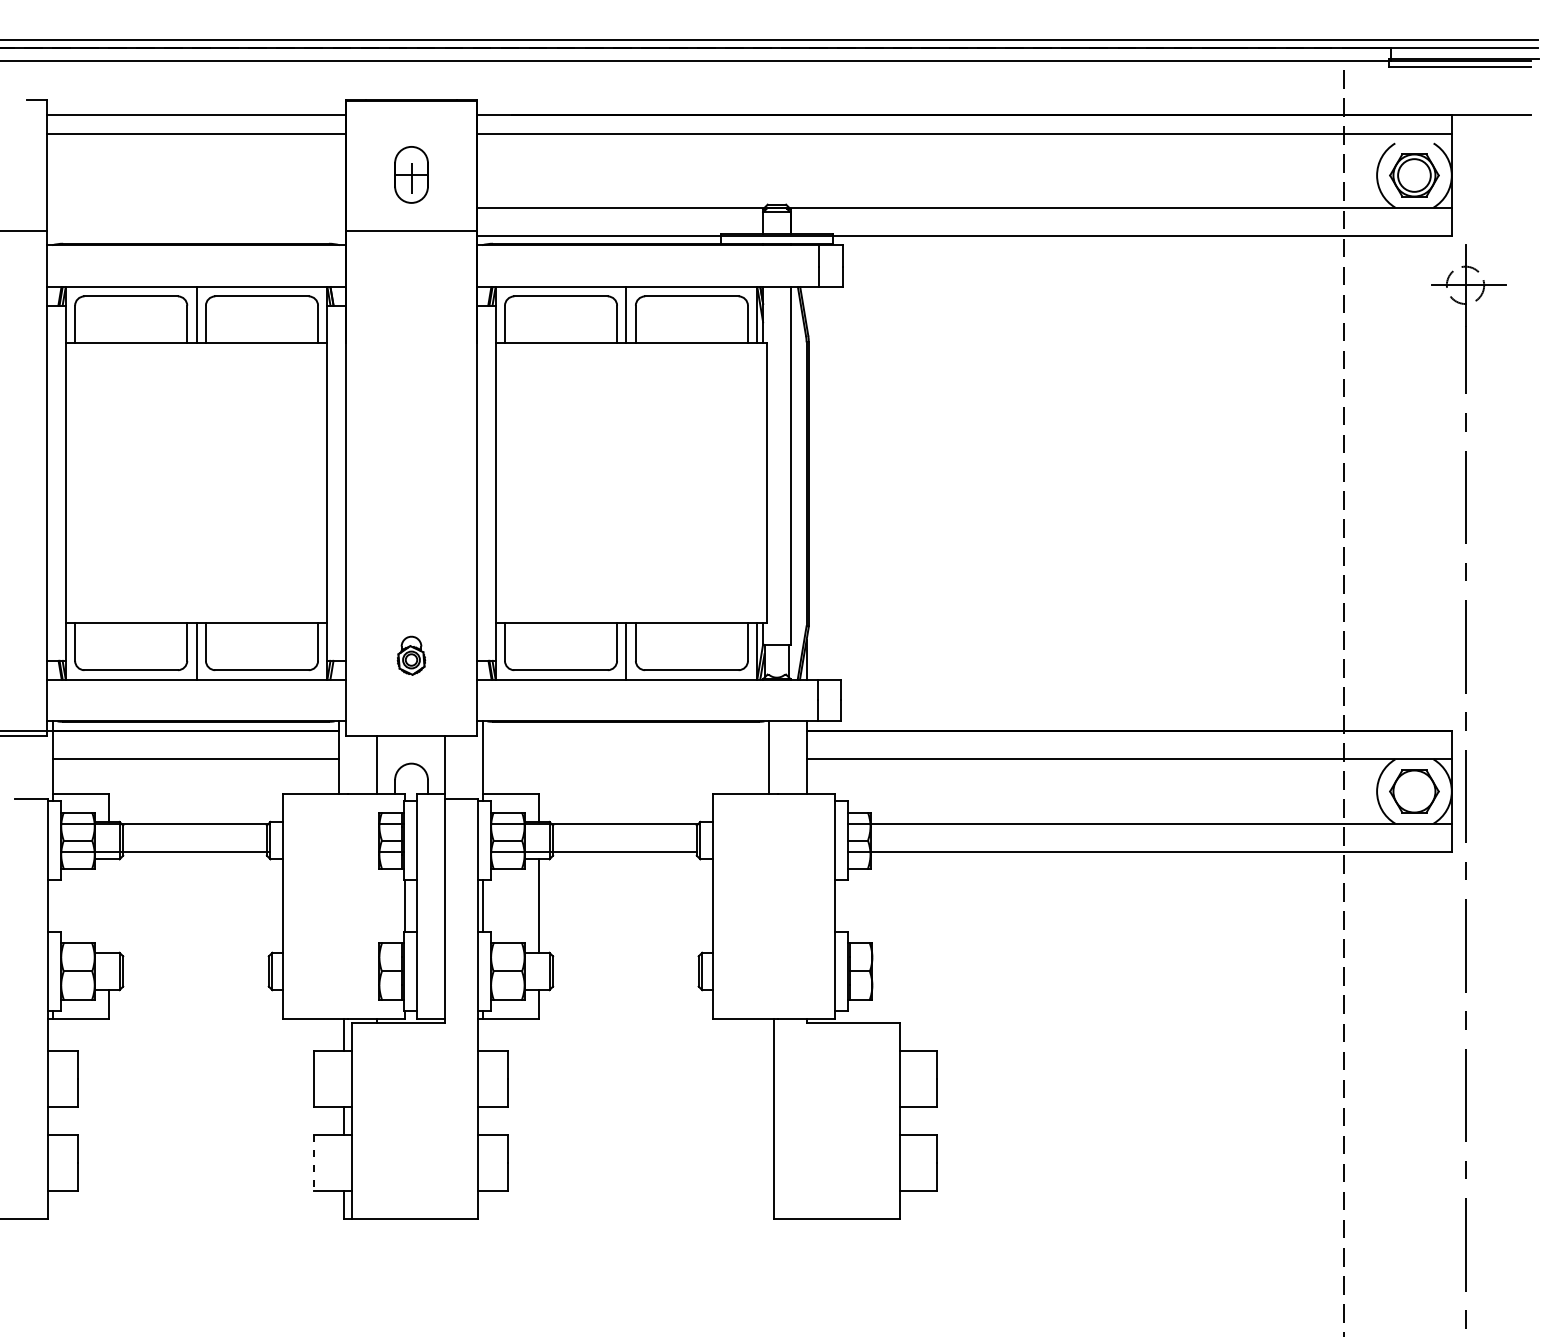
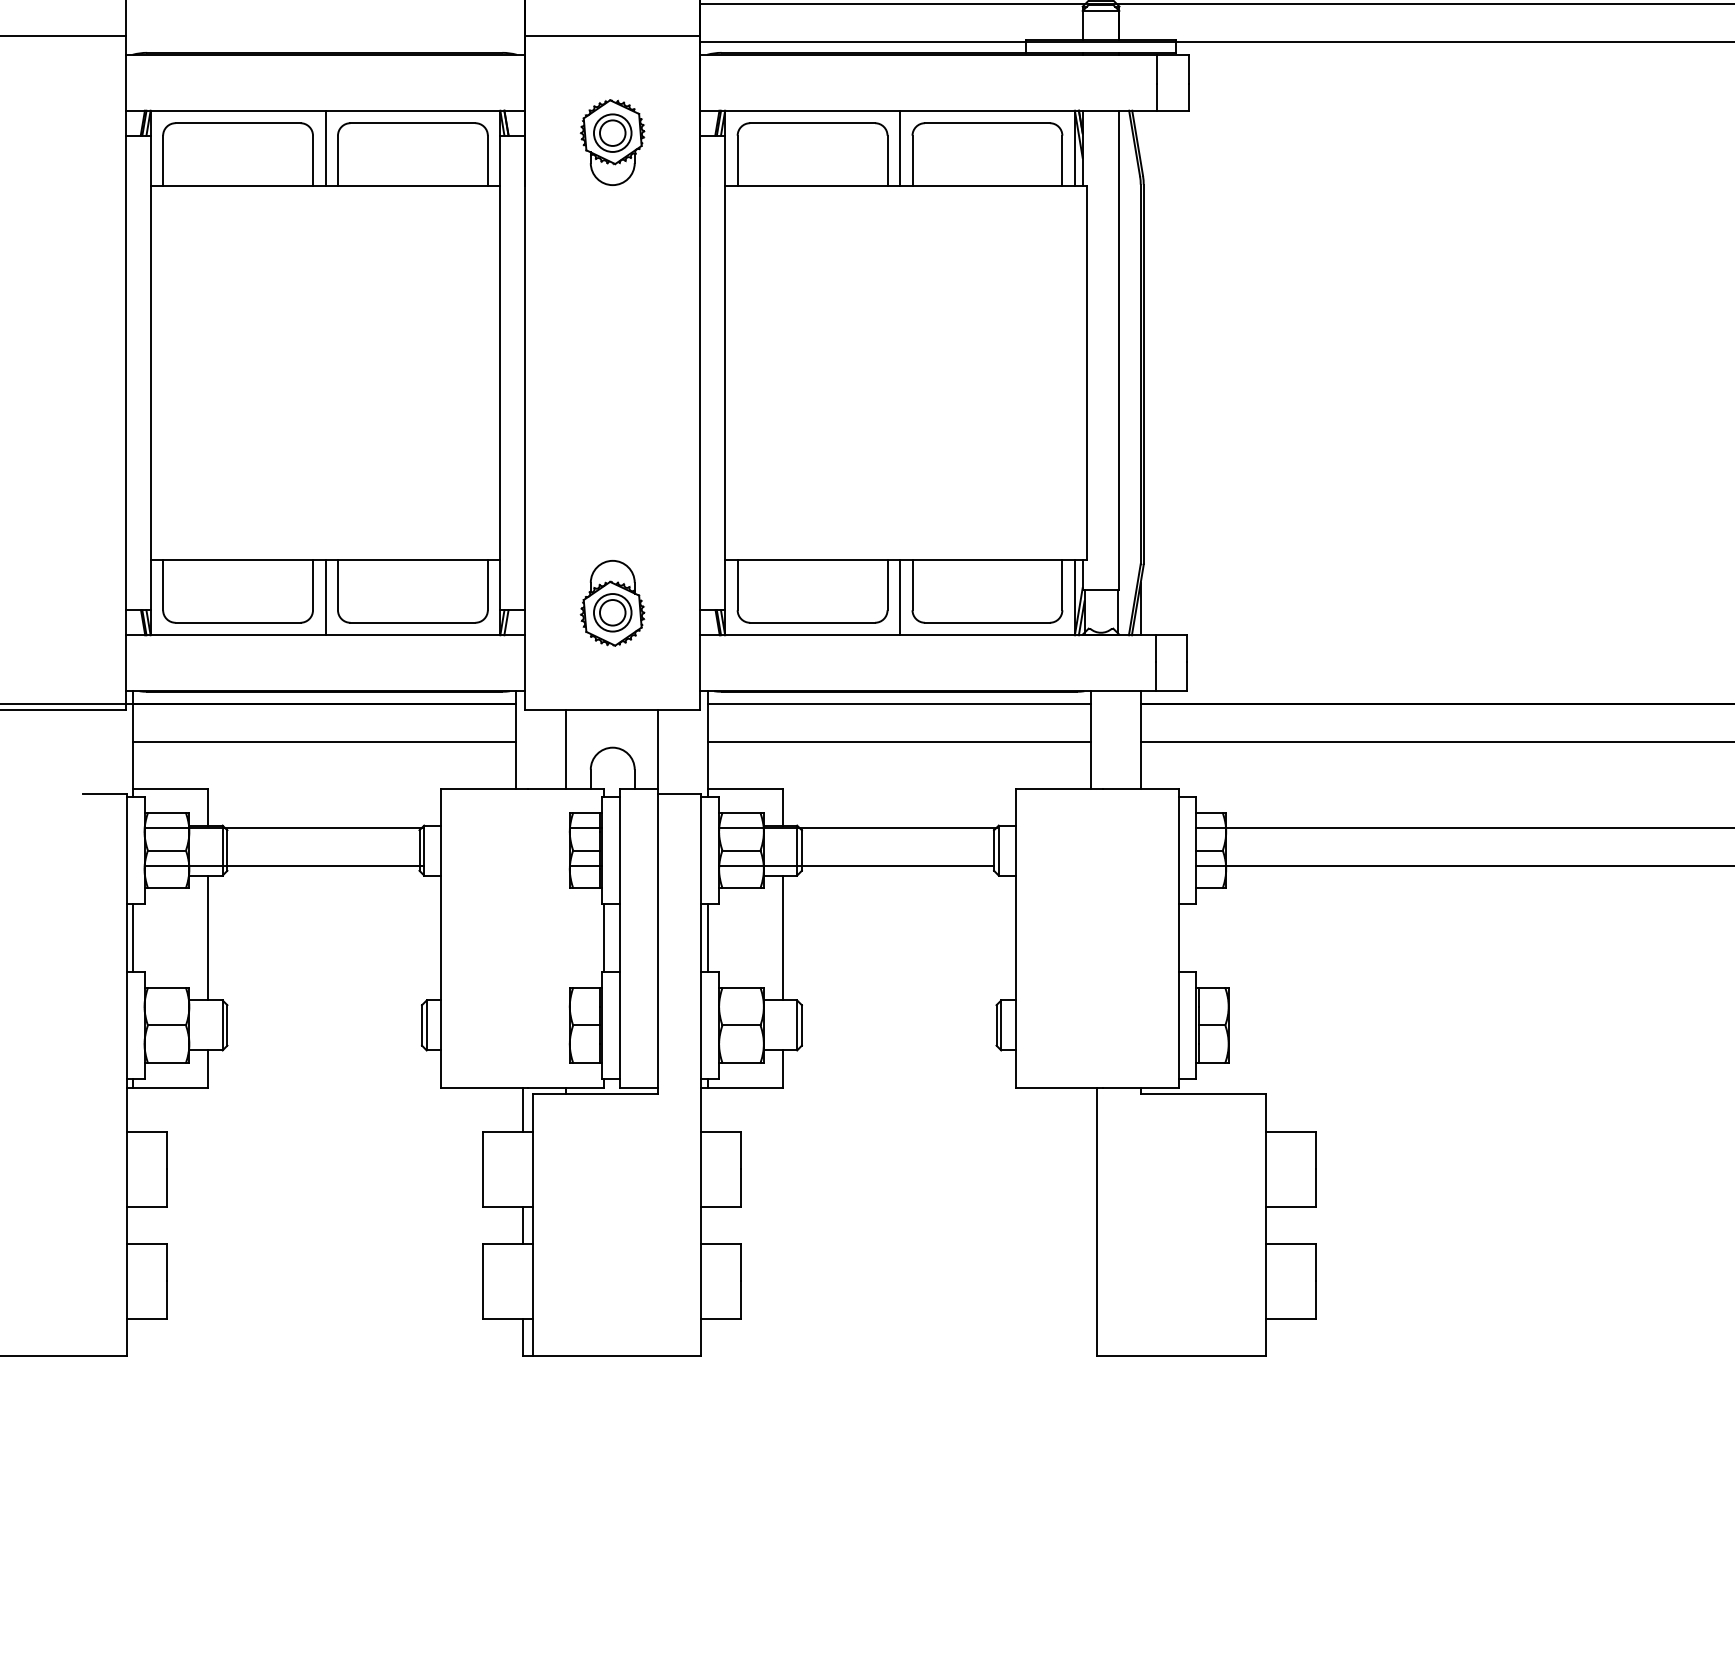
part: (411, 310) -> (612, 142), added
part: (411, 655) -> (612, 603), size x1.67
line: (625, 730) -> (898, 703), added
line: (625, 759) -> (898, 742), added
line: (52, 905) -> (132, 937), added
line: (108, 905) -> (207, 937), added
line: (314, 1163) -> (483, 1282), dashed -> solid

